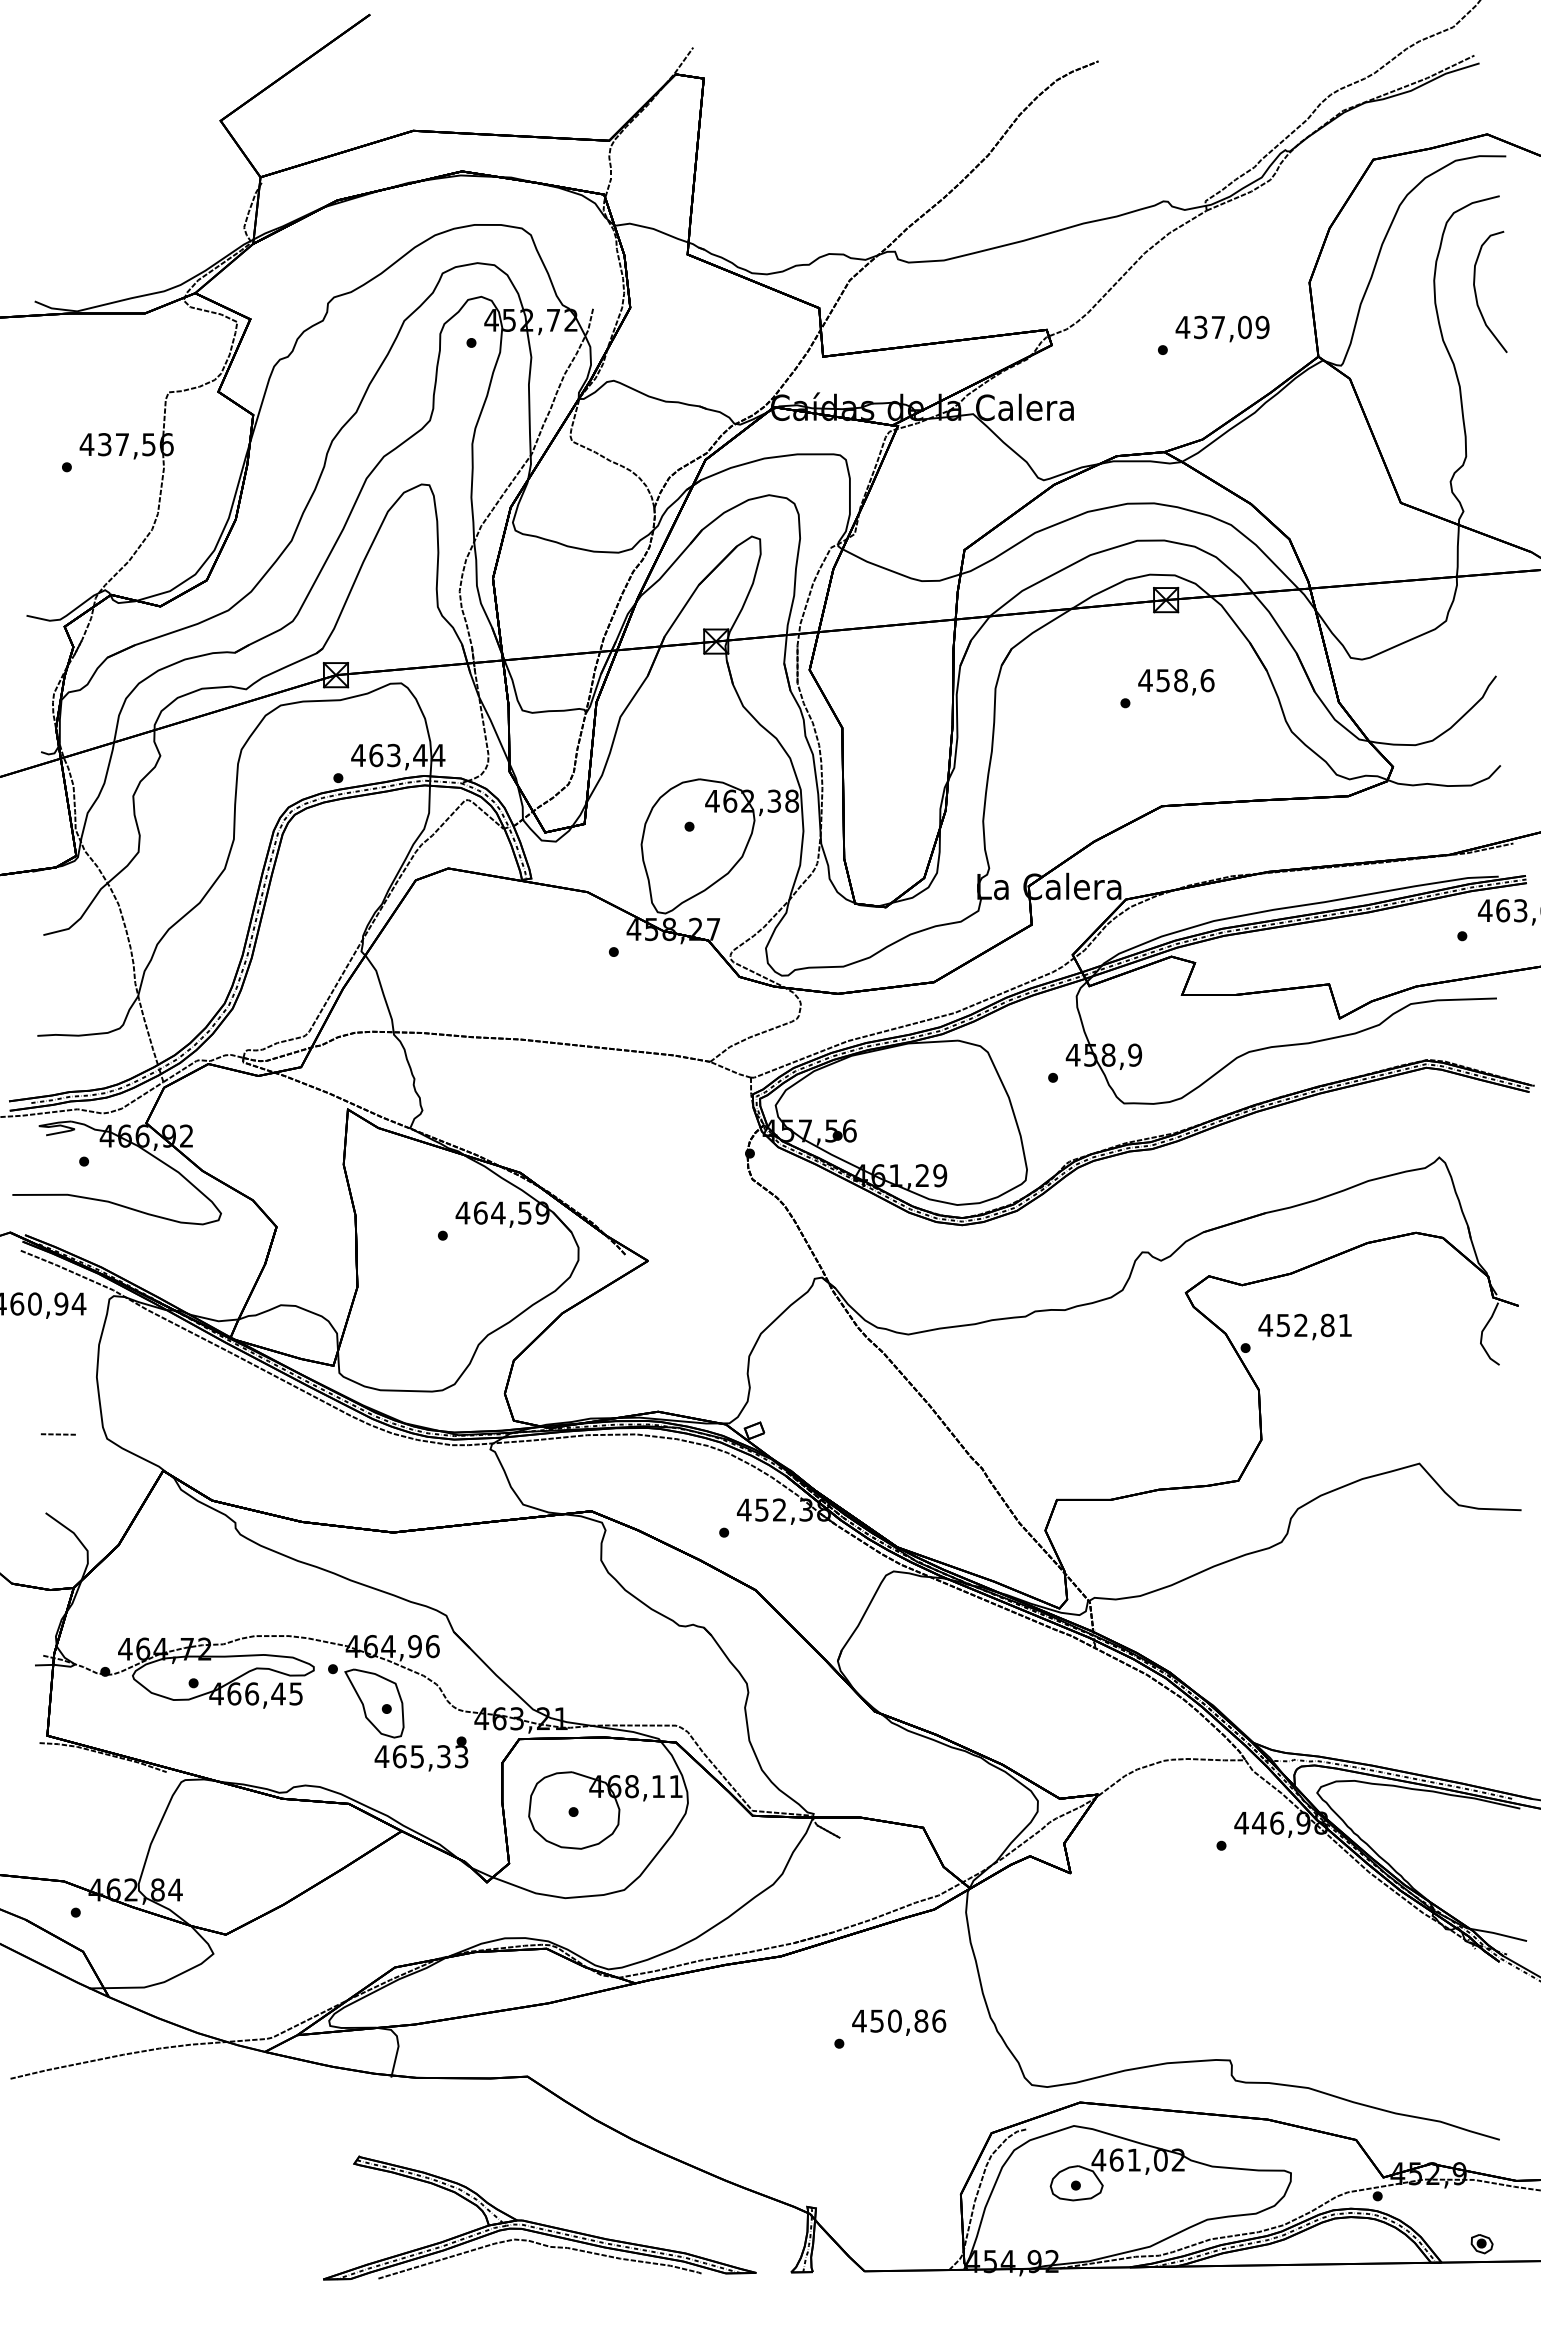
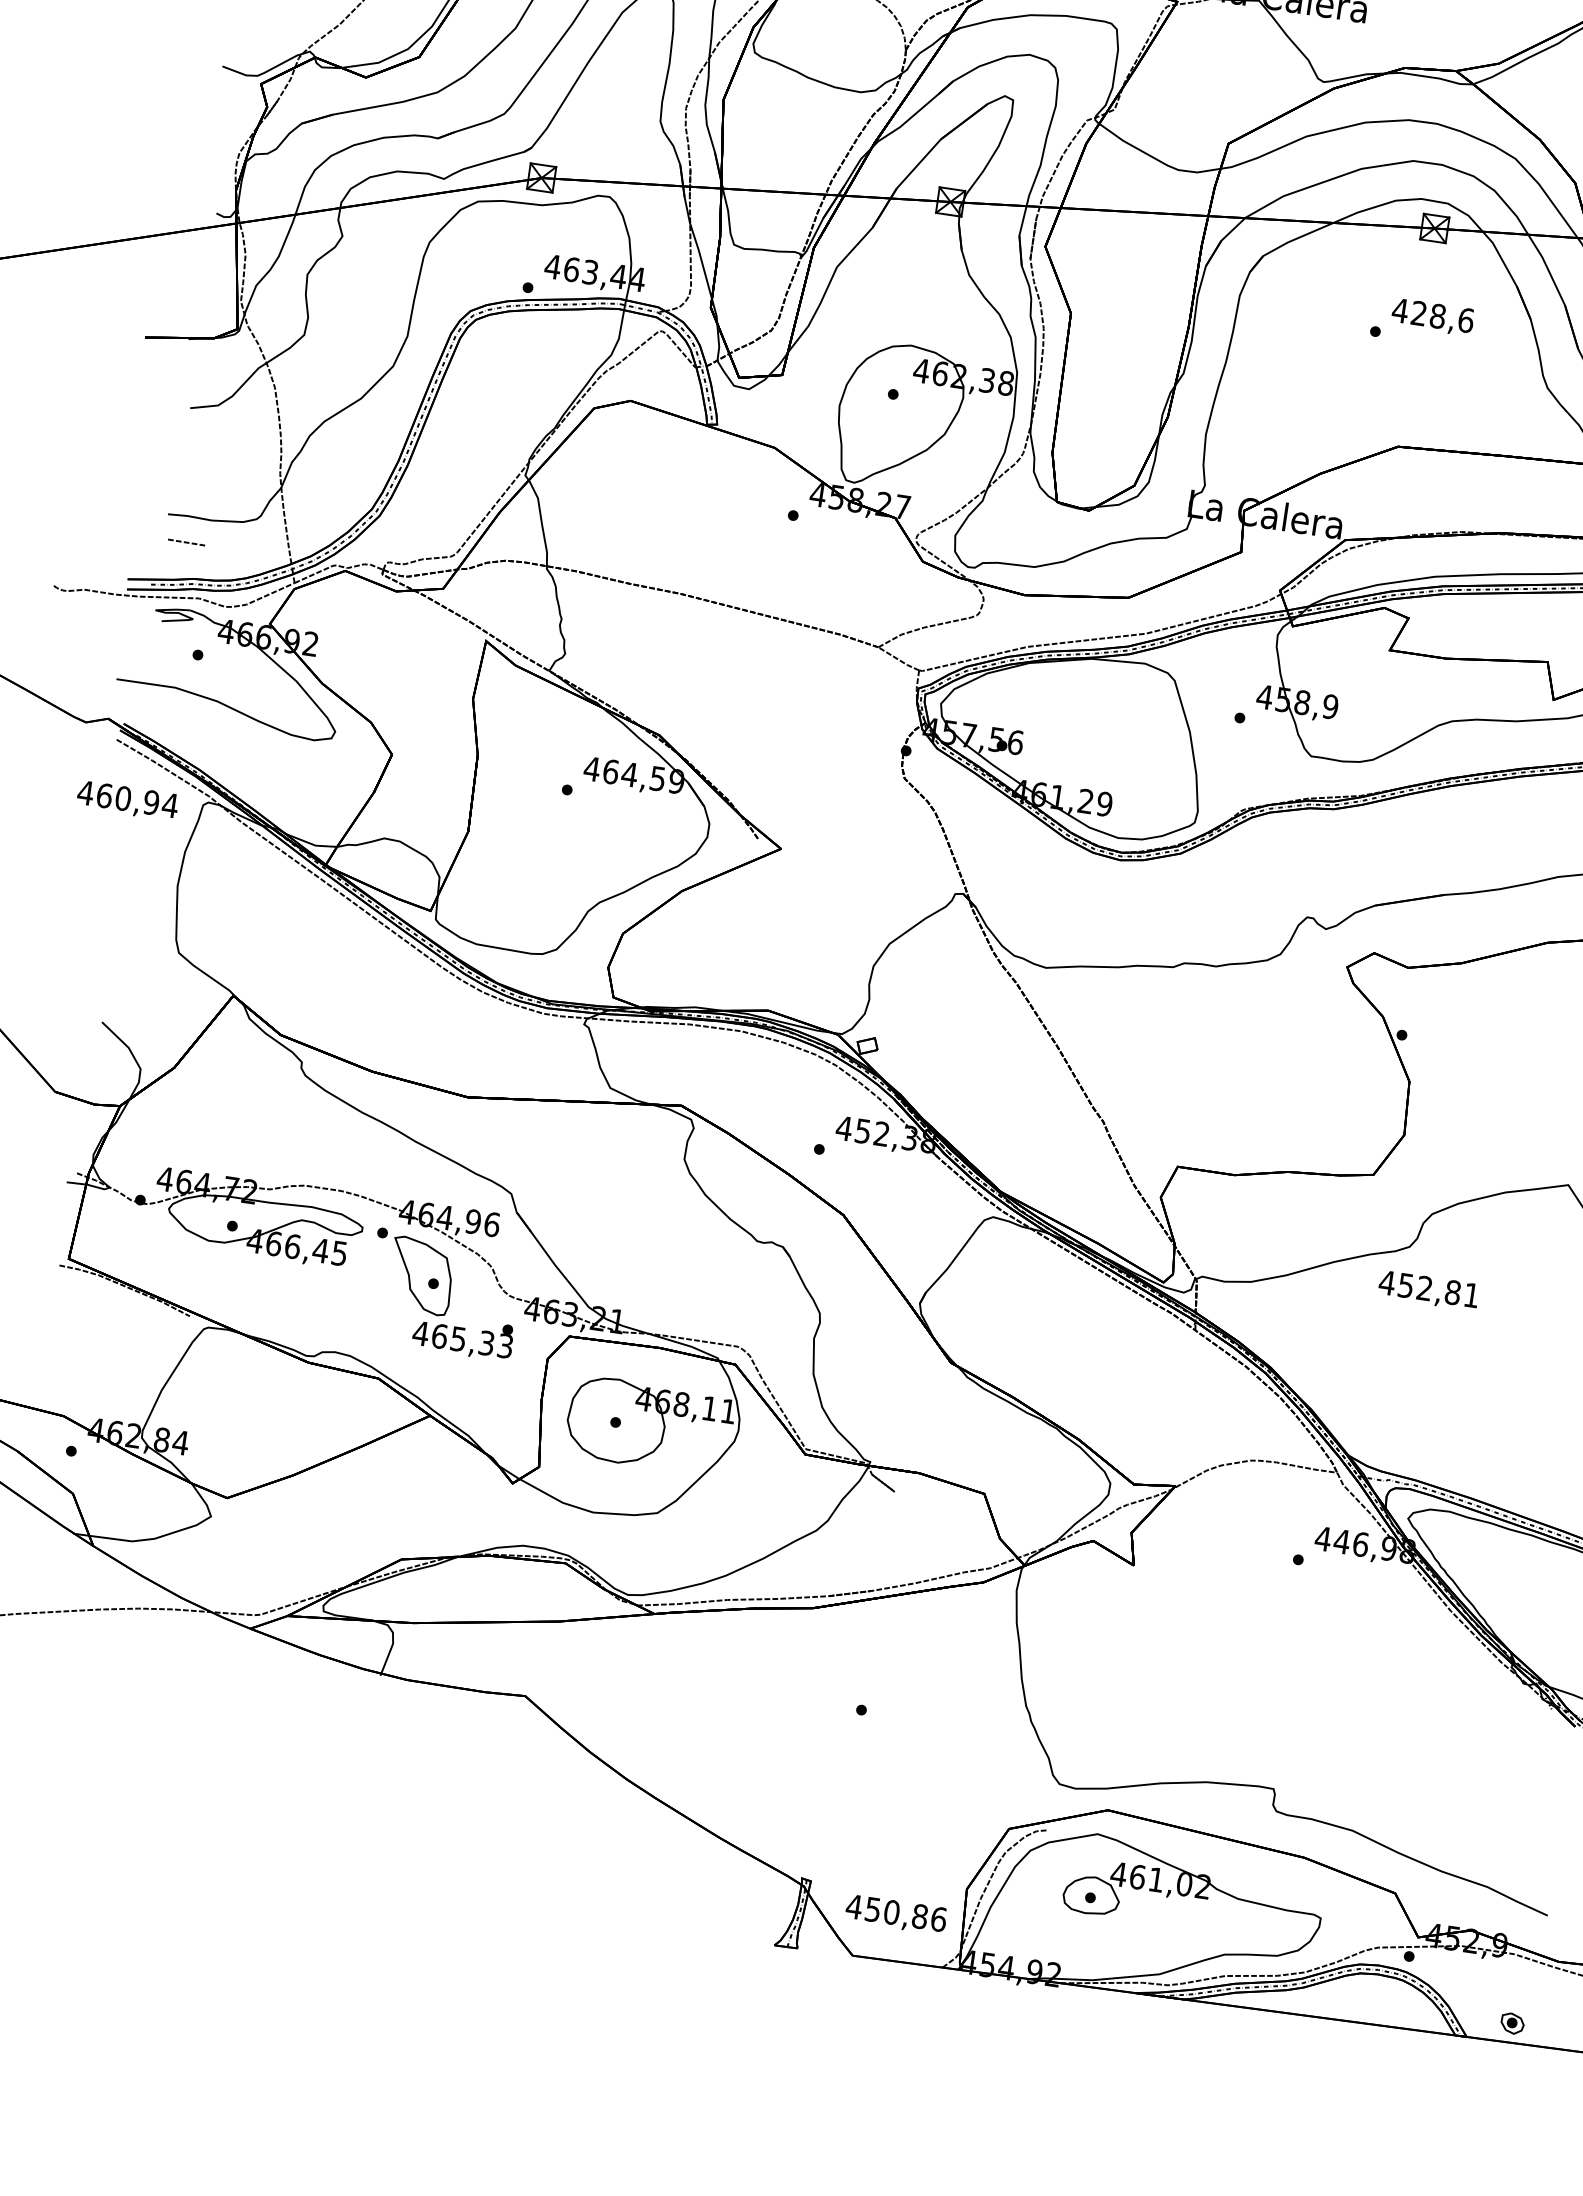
text: (1162, 680) -> (1418, 313), 458,6 -> 428,6
text: (1304, 1326) -> (1428, 1290), moved
line: (57, 1434) -> (185, 542), moved
text: (899, 2022) -> (896, 1914), moved
part: (539, 2217) -> (515, 1847), removed

